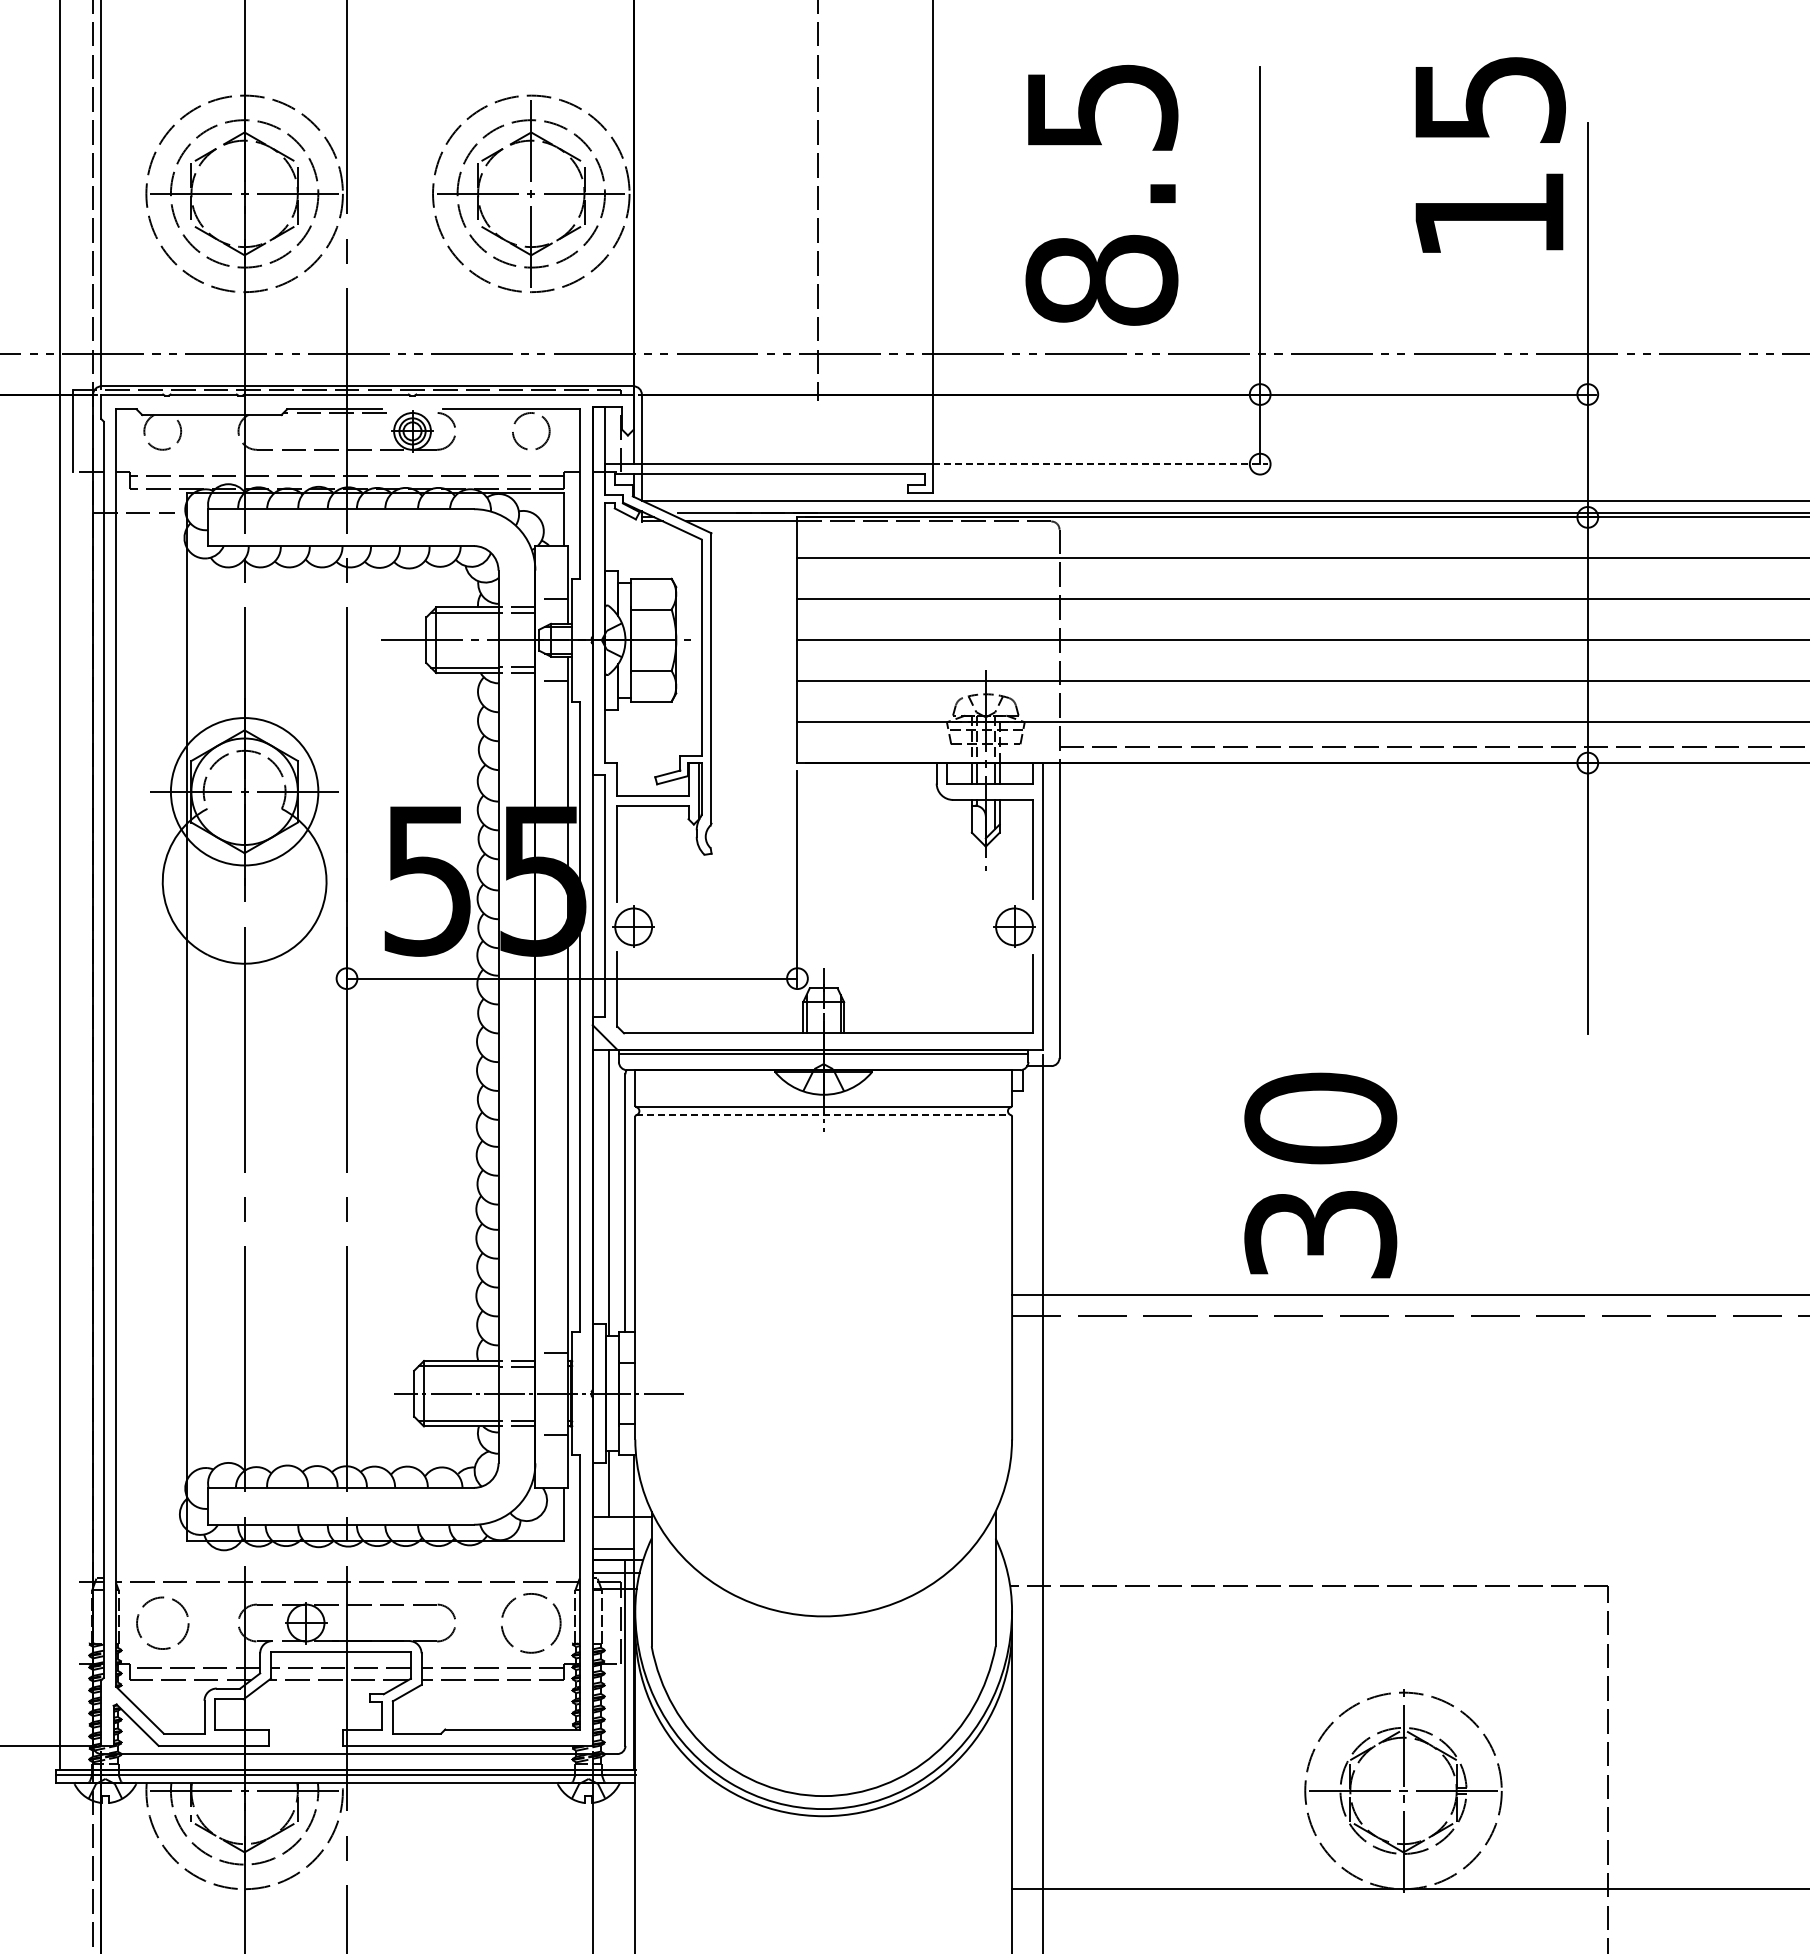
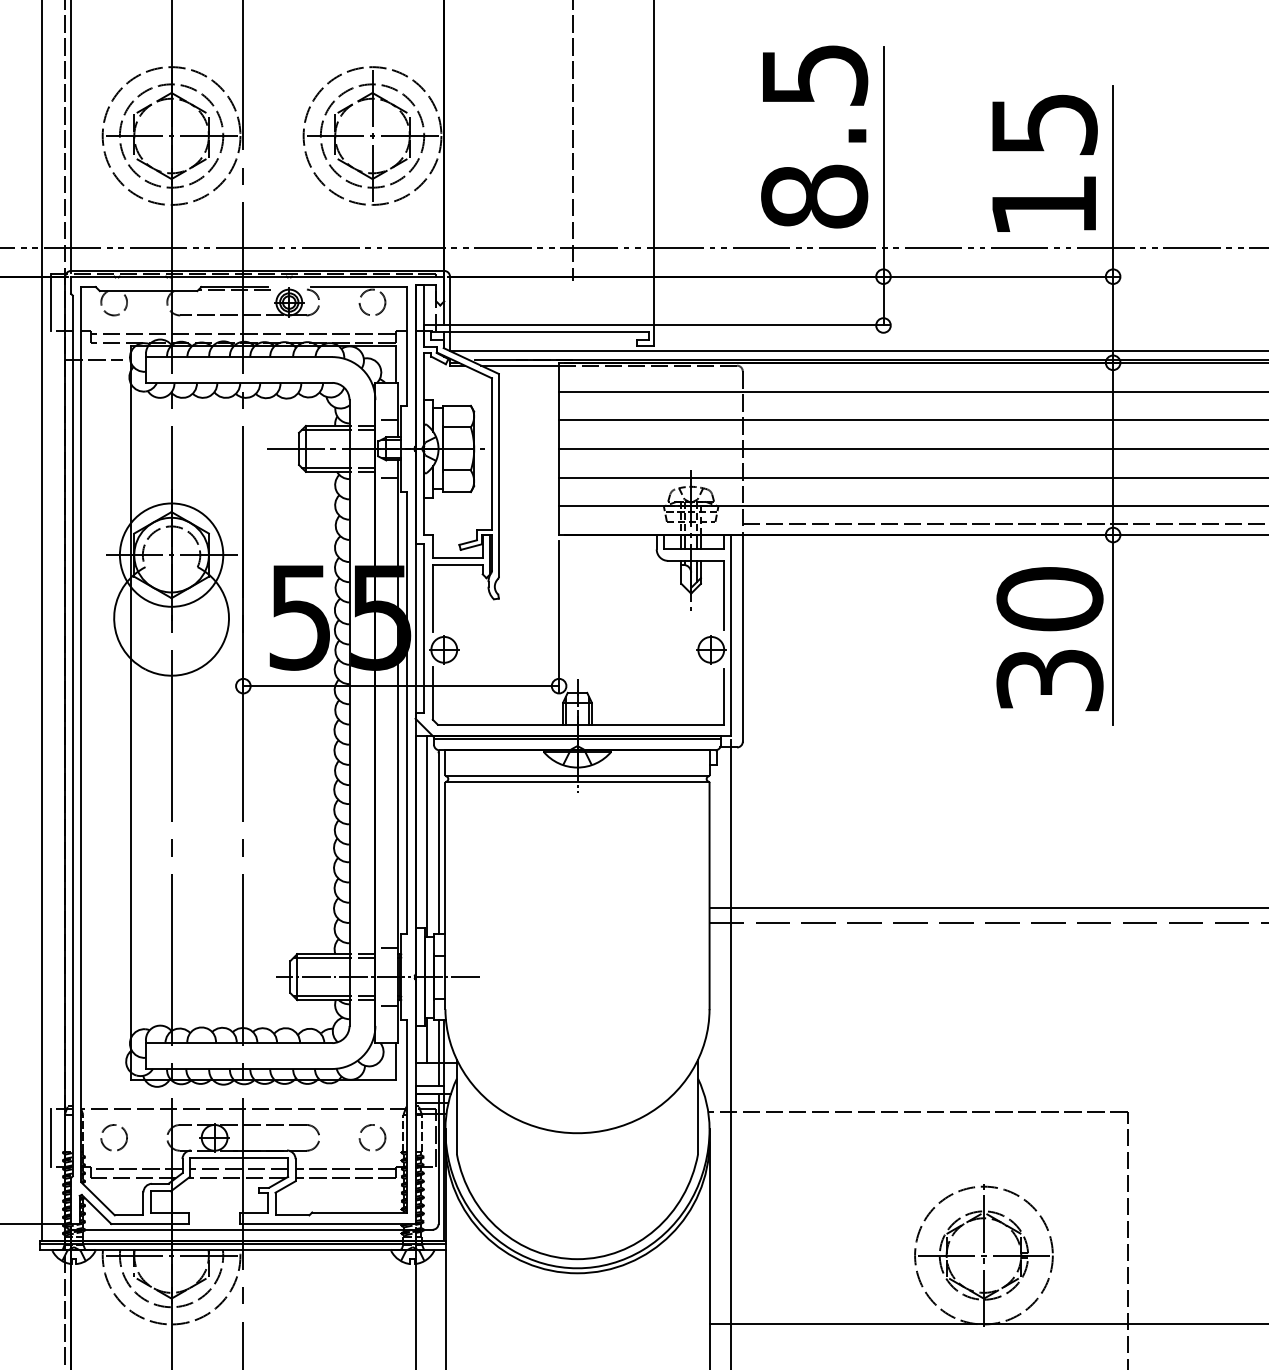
text: (1490, 154) -> (1044, 163), moved
text: (1101, 195) -> (814, 137), moved
line: (1100, 464) -> (771, 325), dashed -> solid
line: (823, 1115) -> (577, 782), dashed -> solid
text: (1320, 1175) -> (1049, 639), moved
line: (625, 1502) -> (438, 1053), added
line: (72, 1622) -> (50, 1137), added
circle: (162, 1622) -> (114, 1137), size x0.71
circle: (531, 1622) -> (372, 1137), size x0.62

